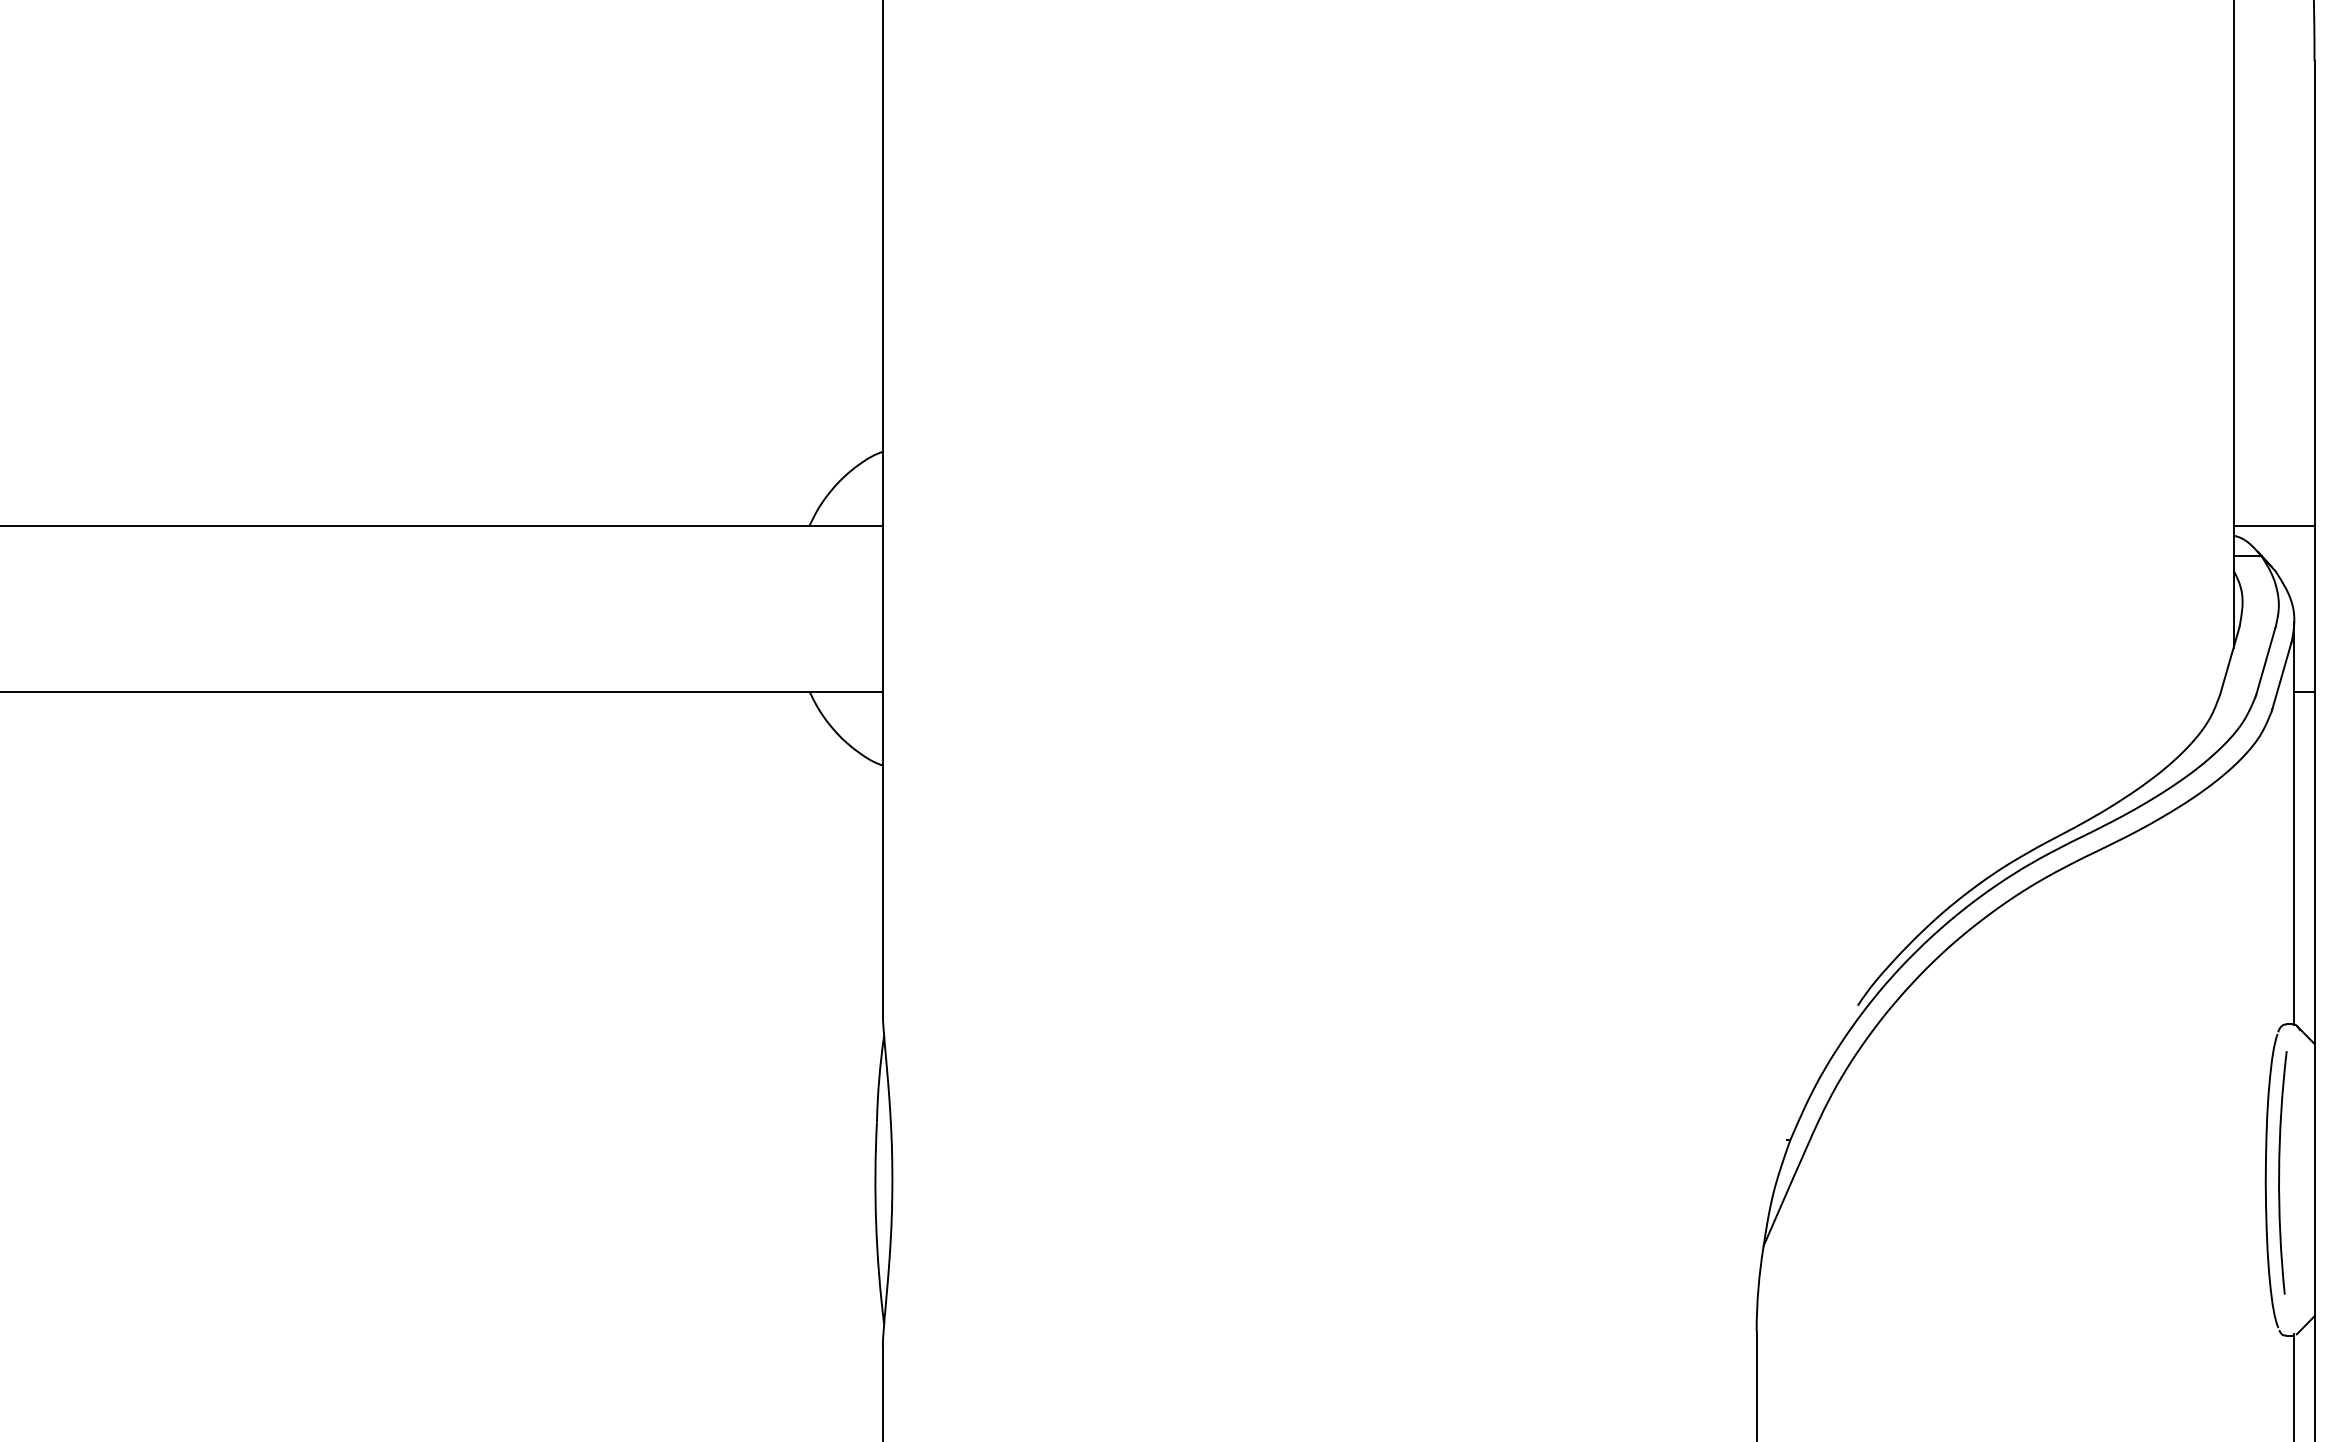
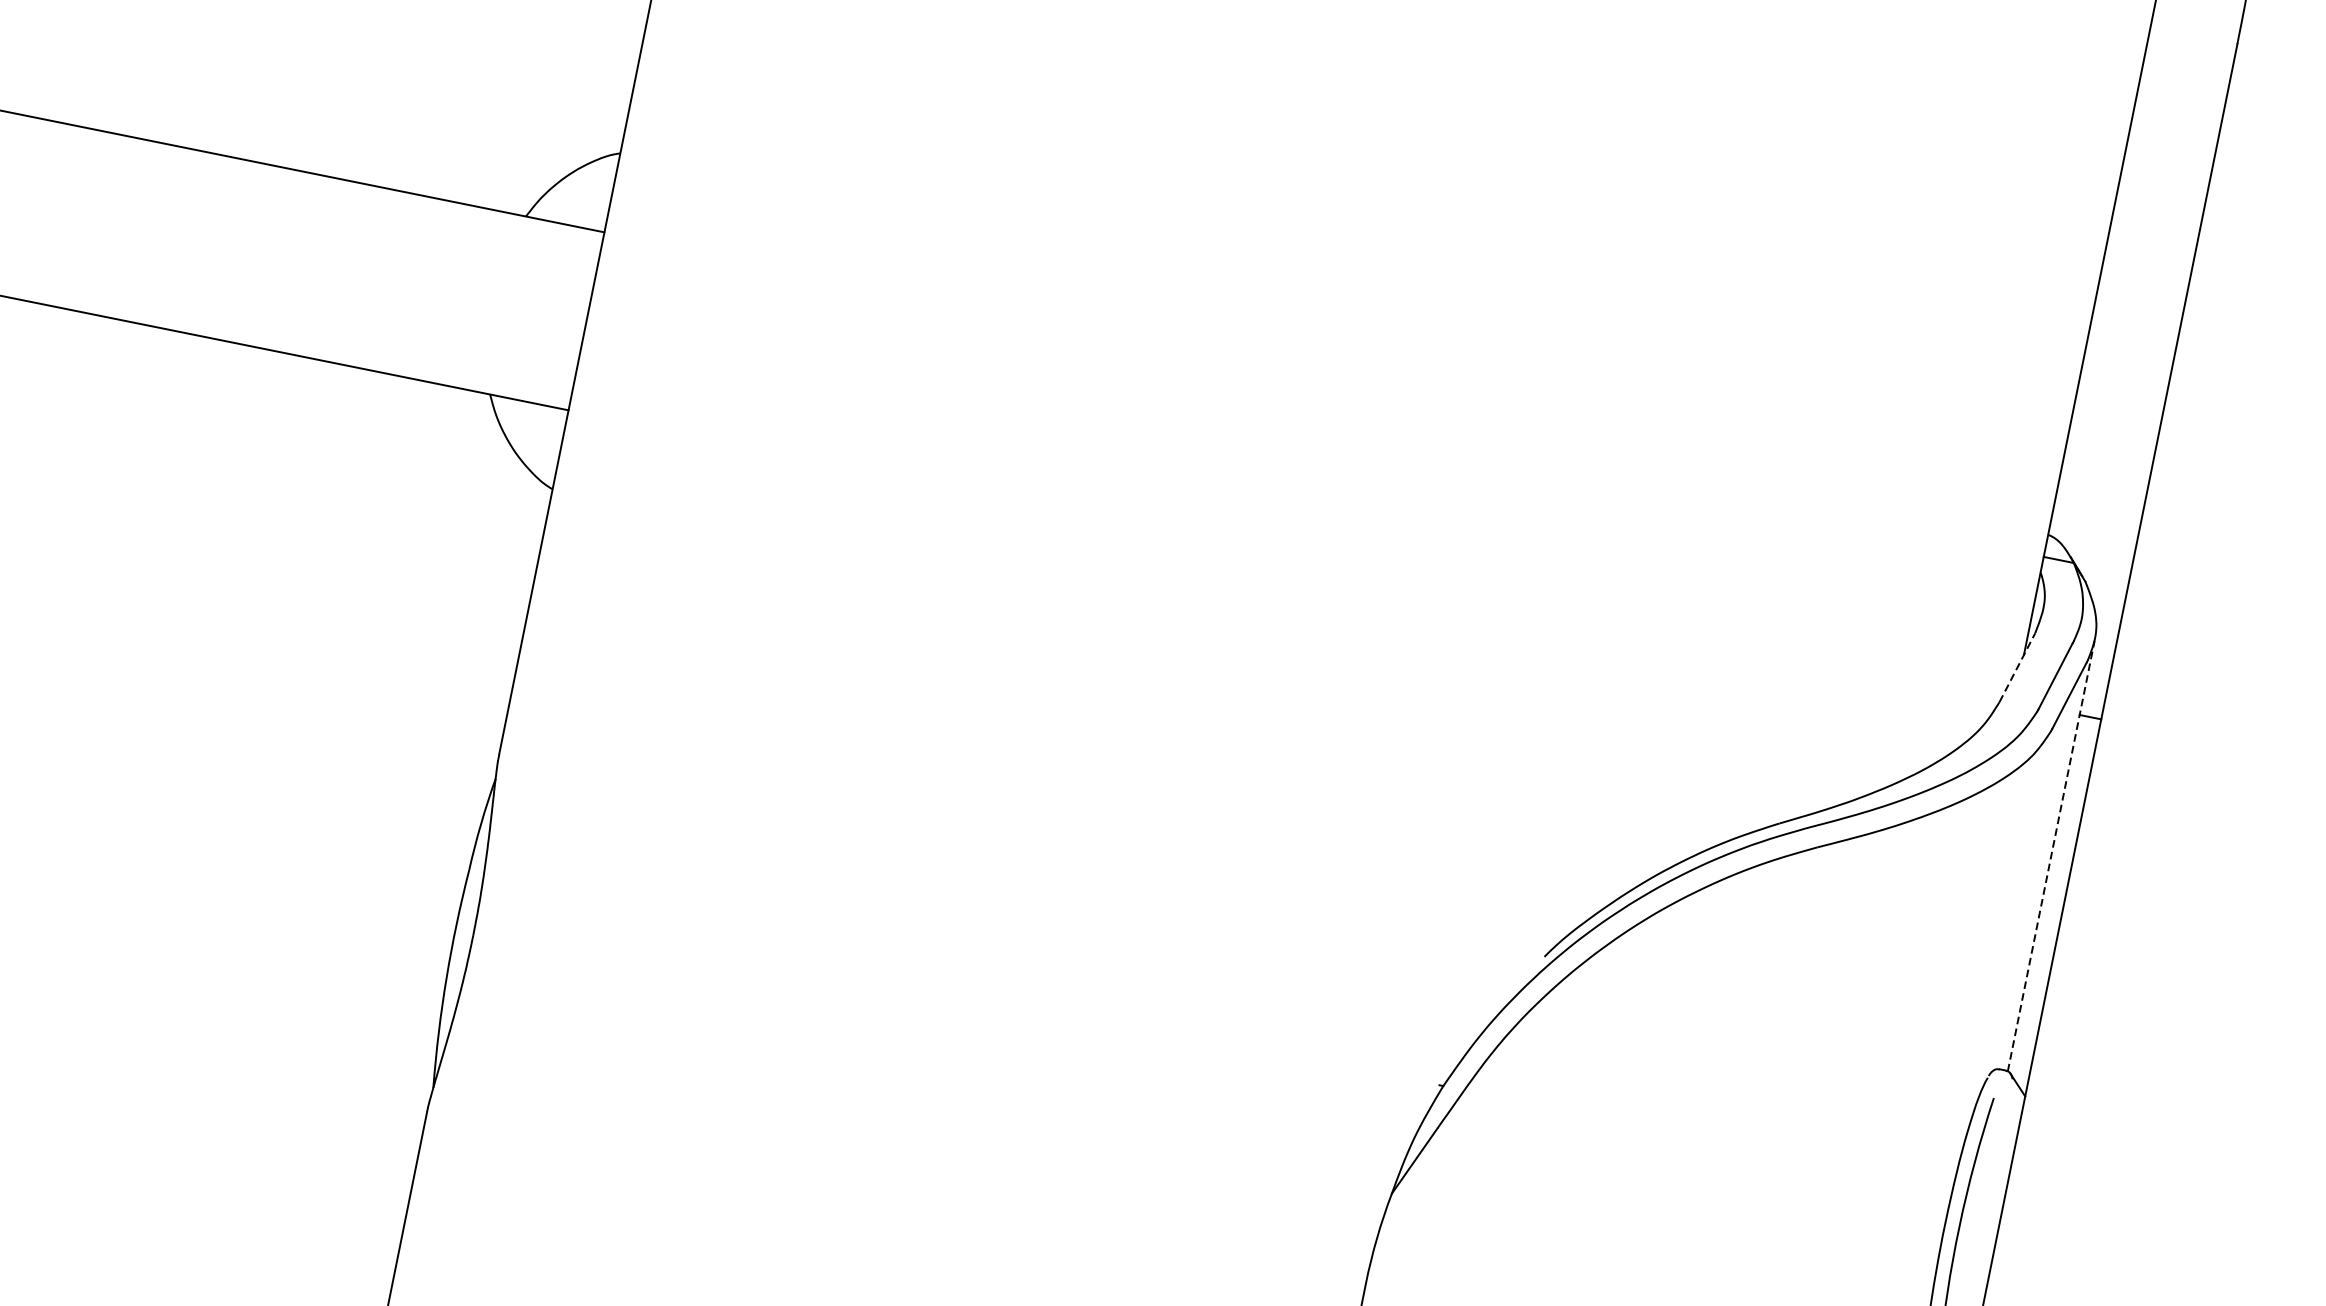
line: (2273, 525) -> (2093, 532), removed
line: (2230, 660) -> (2018, 667), solid -> dashed
line: (2294, 823) -> (2051, 856), solid -> dashed

